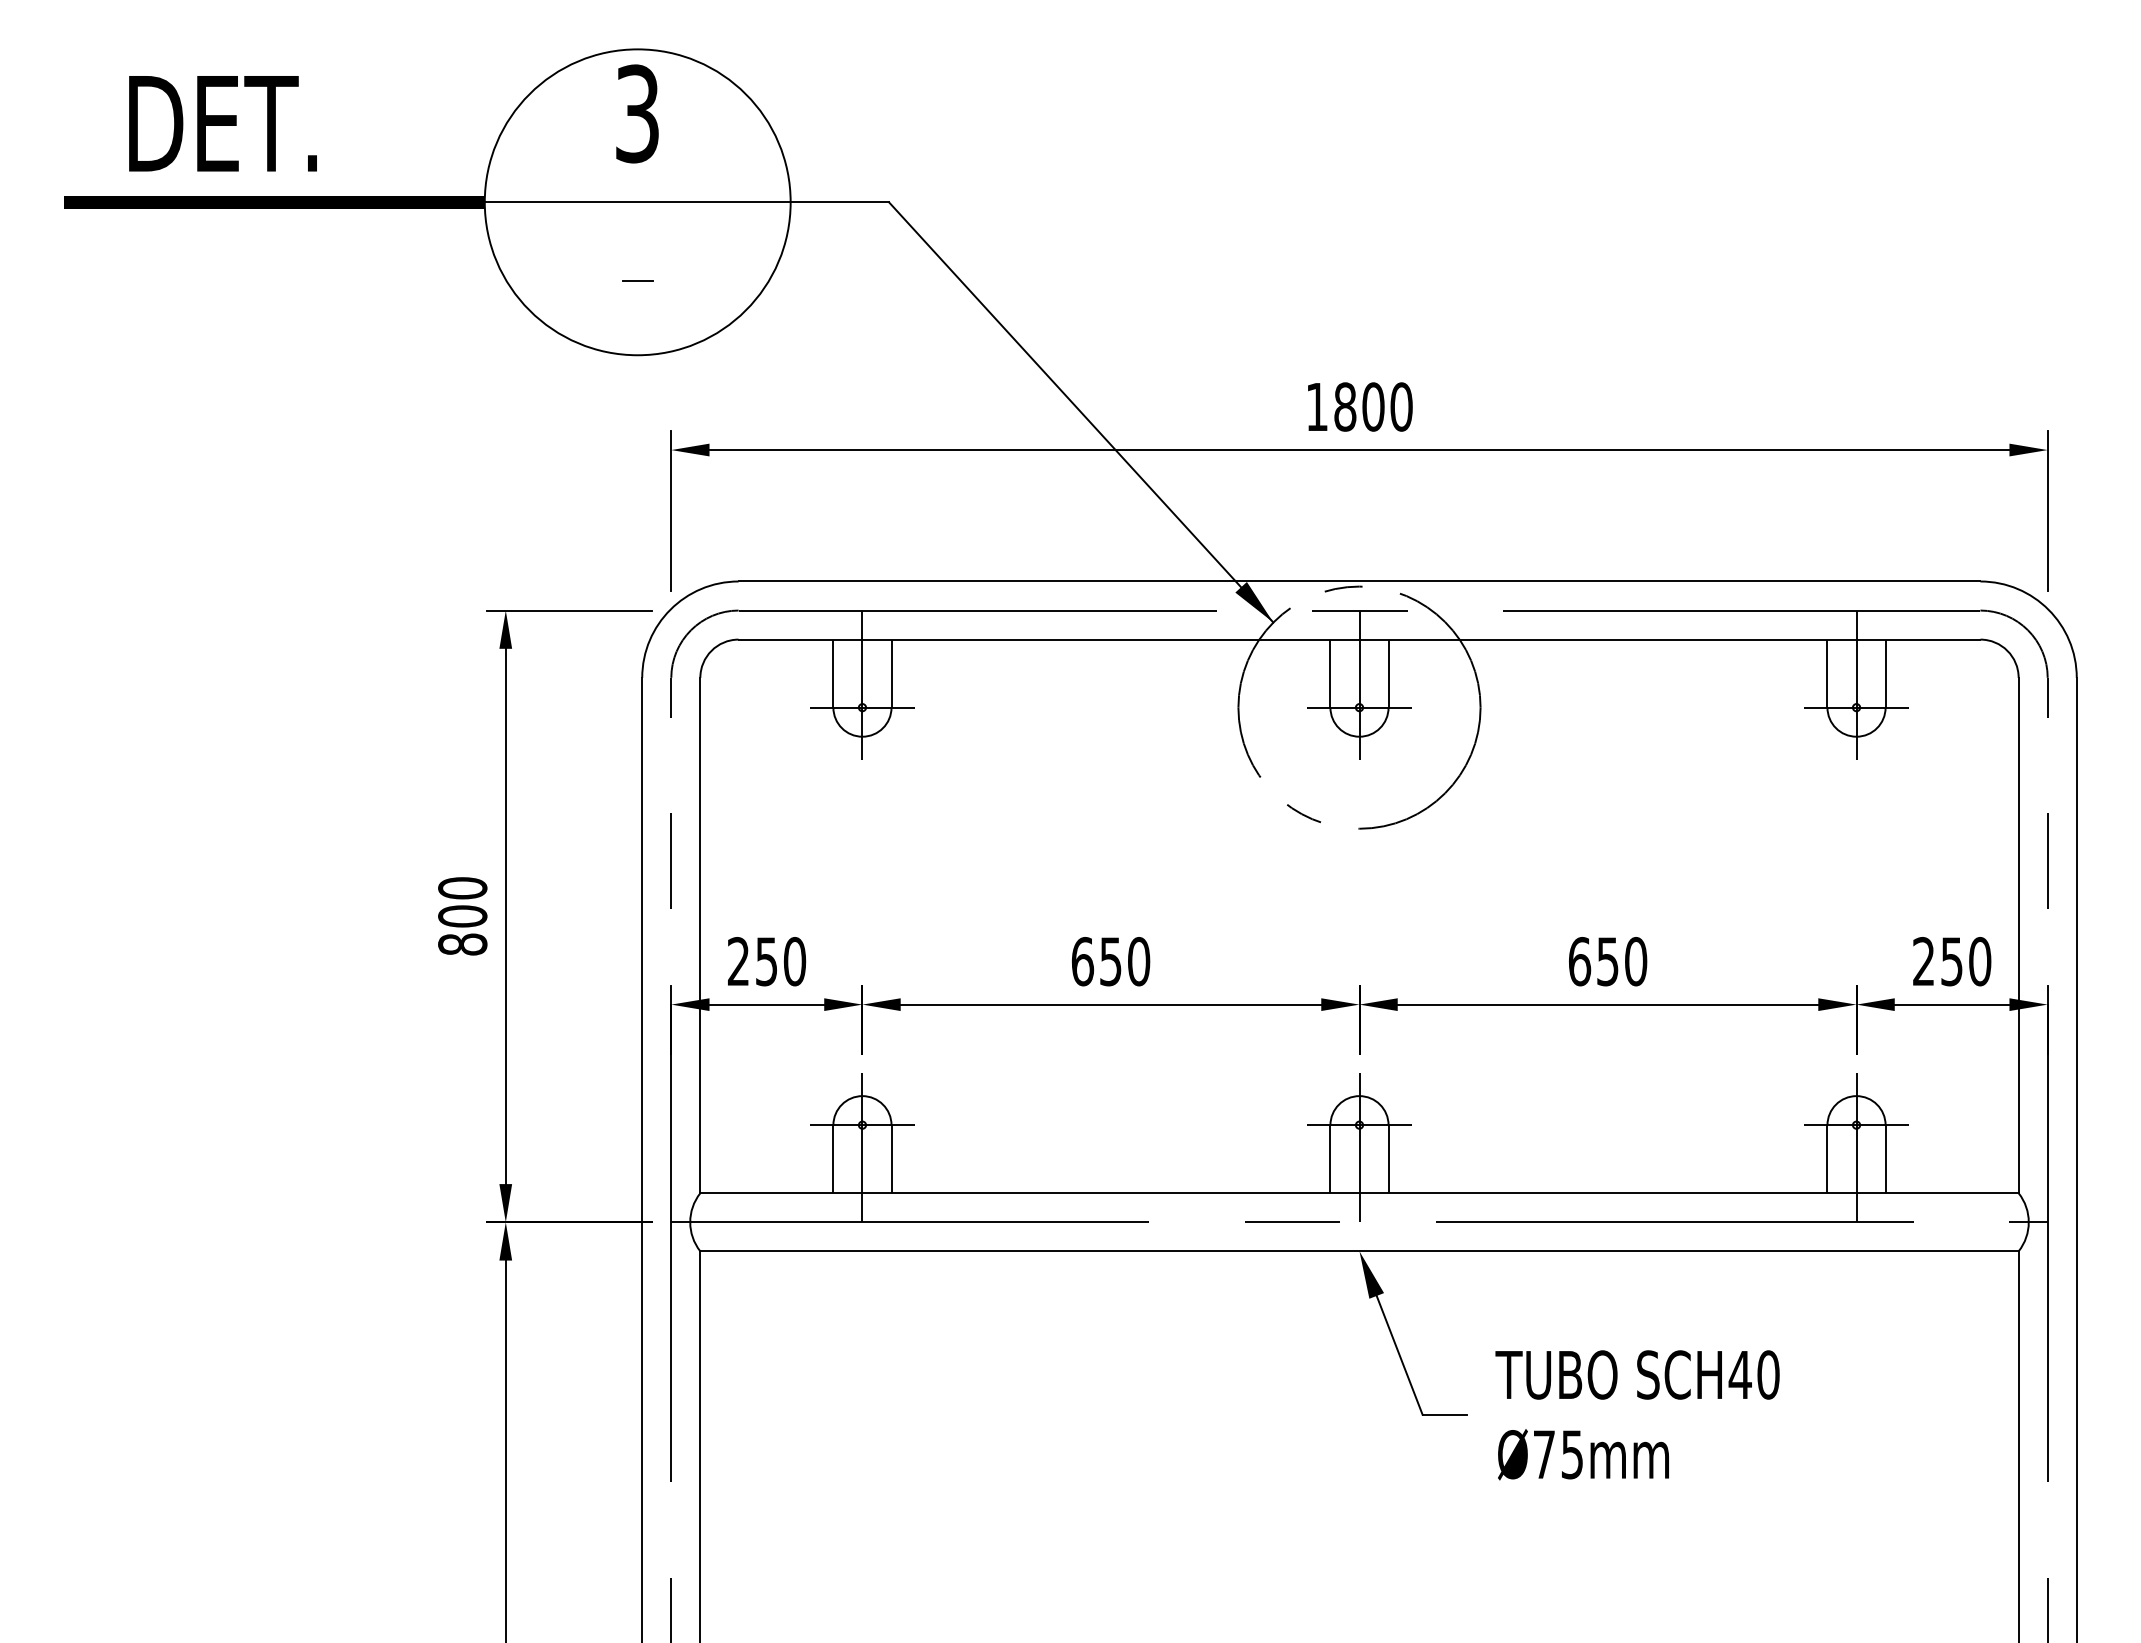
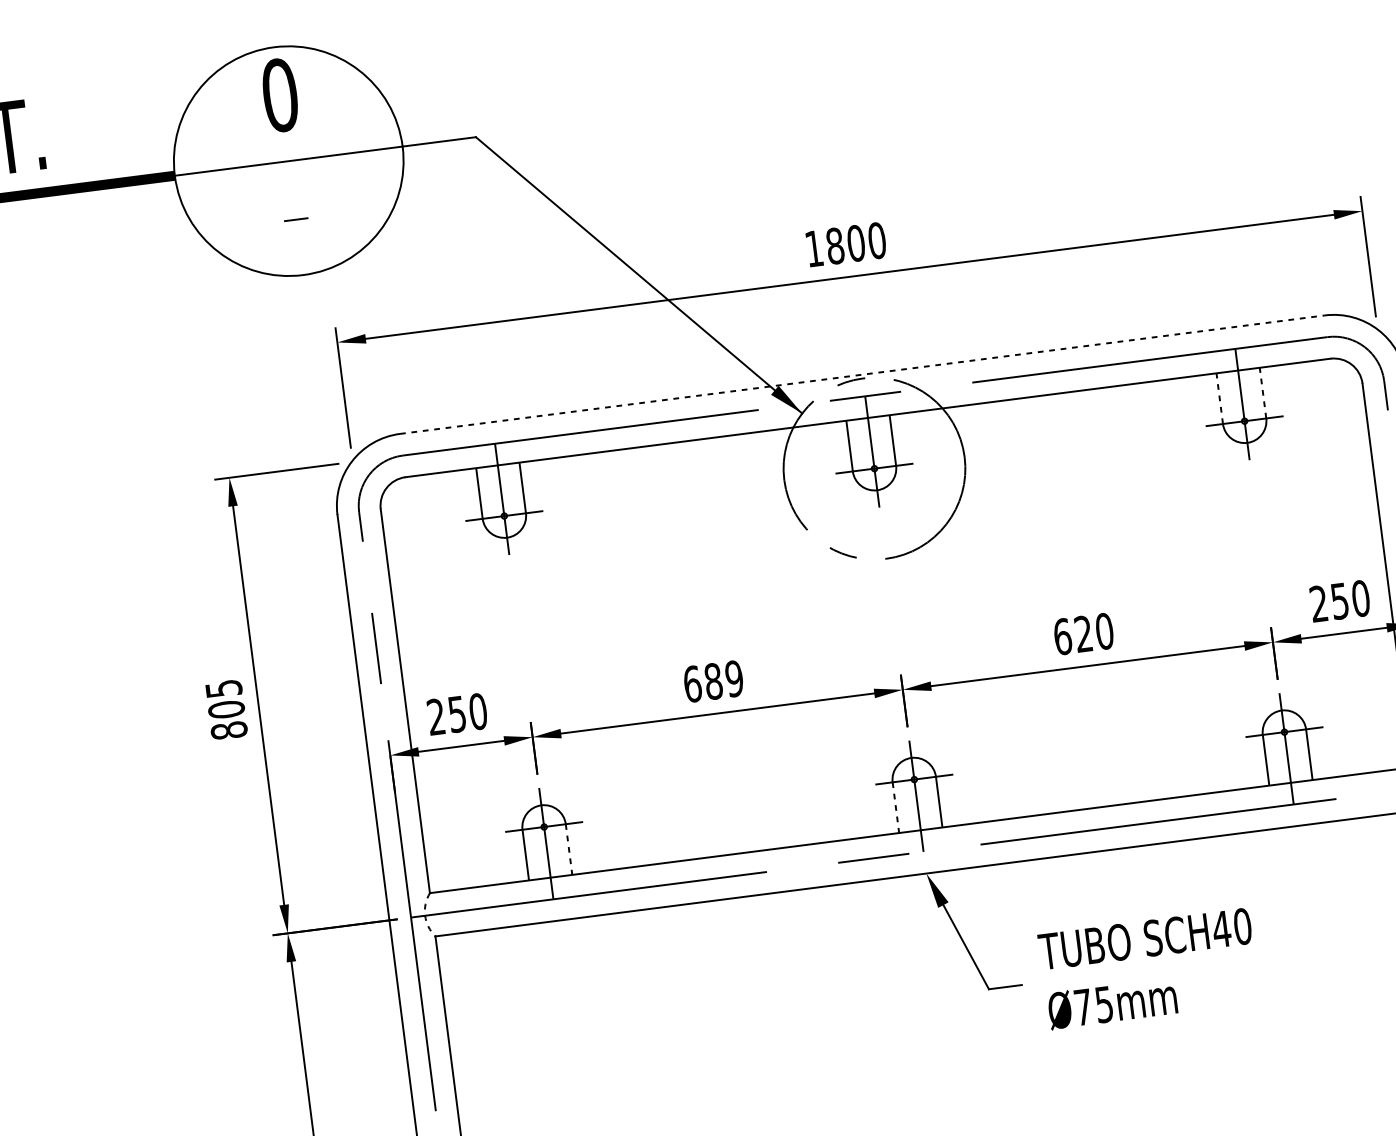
text: (637, 113) -> (280, 95), 3 -> 0
line: (1359, 581) -> (862, 374), solid -> dashed
line: (1827, 673) -> (1219, 398), solid -> dashed
line: (1885, 673) -> (1262, 393), solid -> dashed
text: (462, 888) -> (223, 688), 800 -> 805
text: (1125, 961) -> (724, 680), 650 -> 689
text: (1607, 961) -> (1083, 634), 650 -> 620
line: (891, 1159) -> (569, 849), solid -> dashed
line: (1330, 1159) -> (895, 807), solid -> dashed
arc: (690, 1222) -> (425, 915), solid -> dashed

